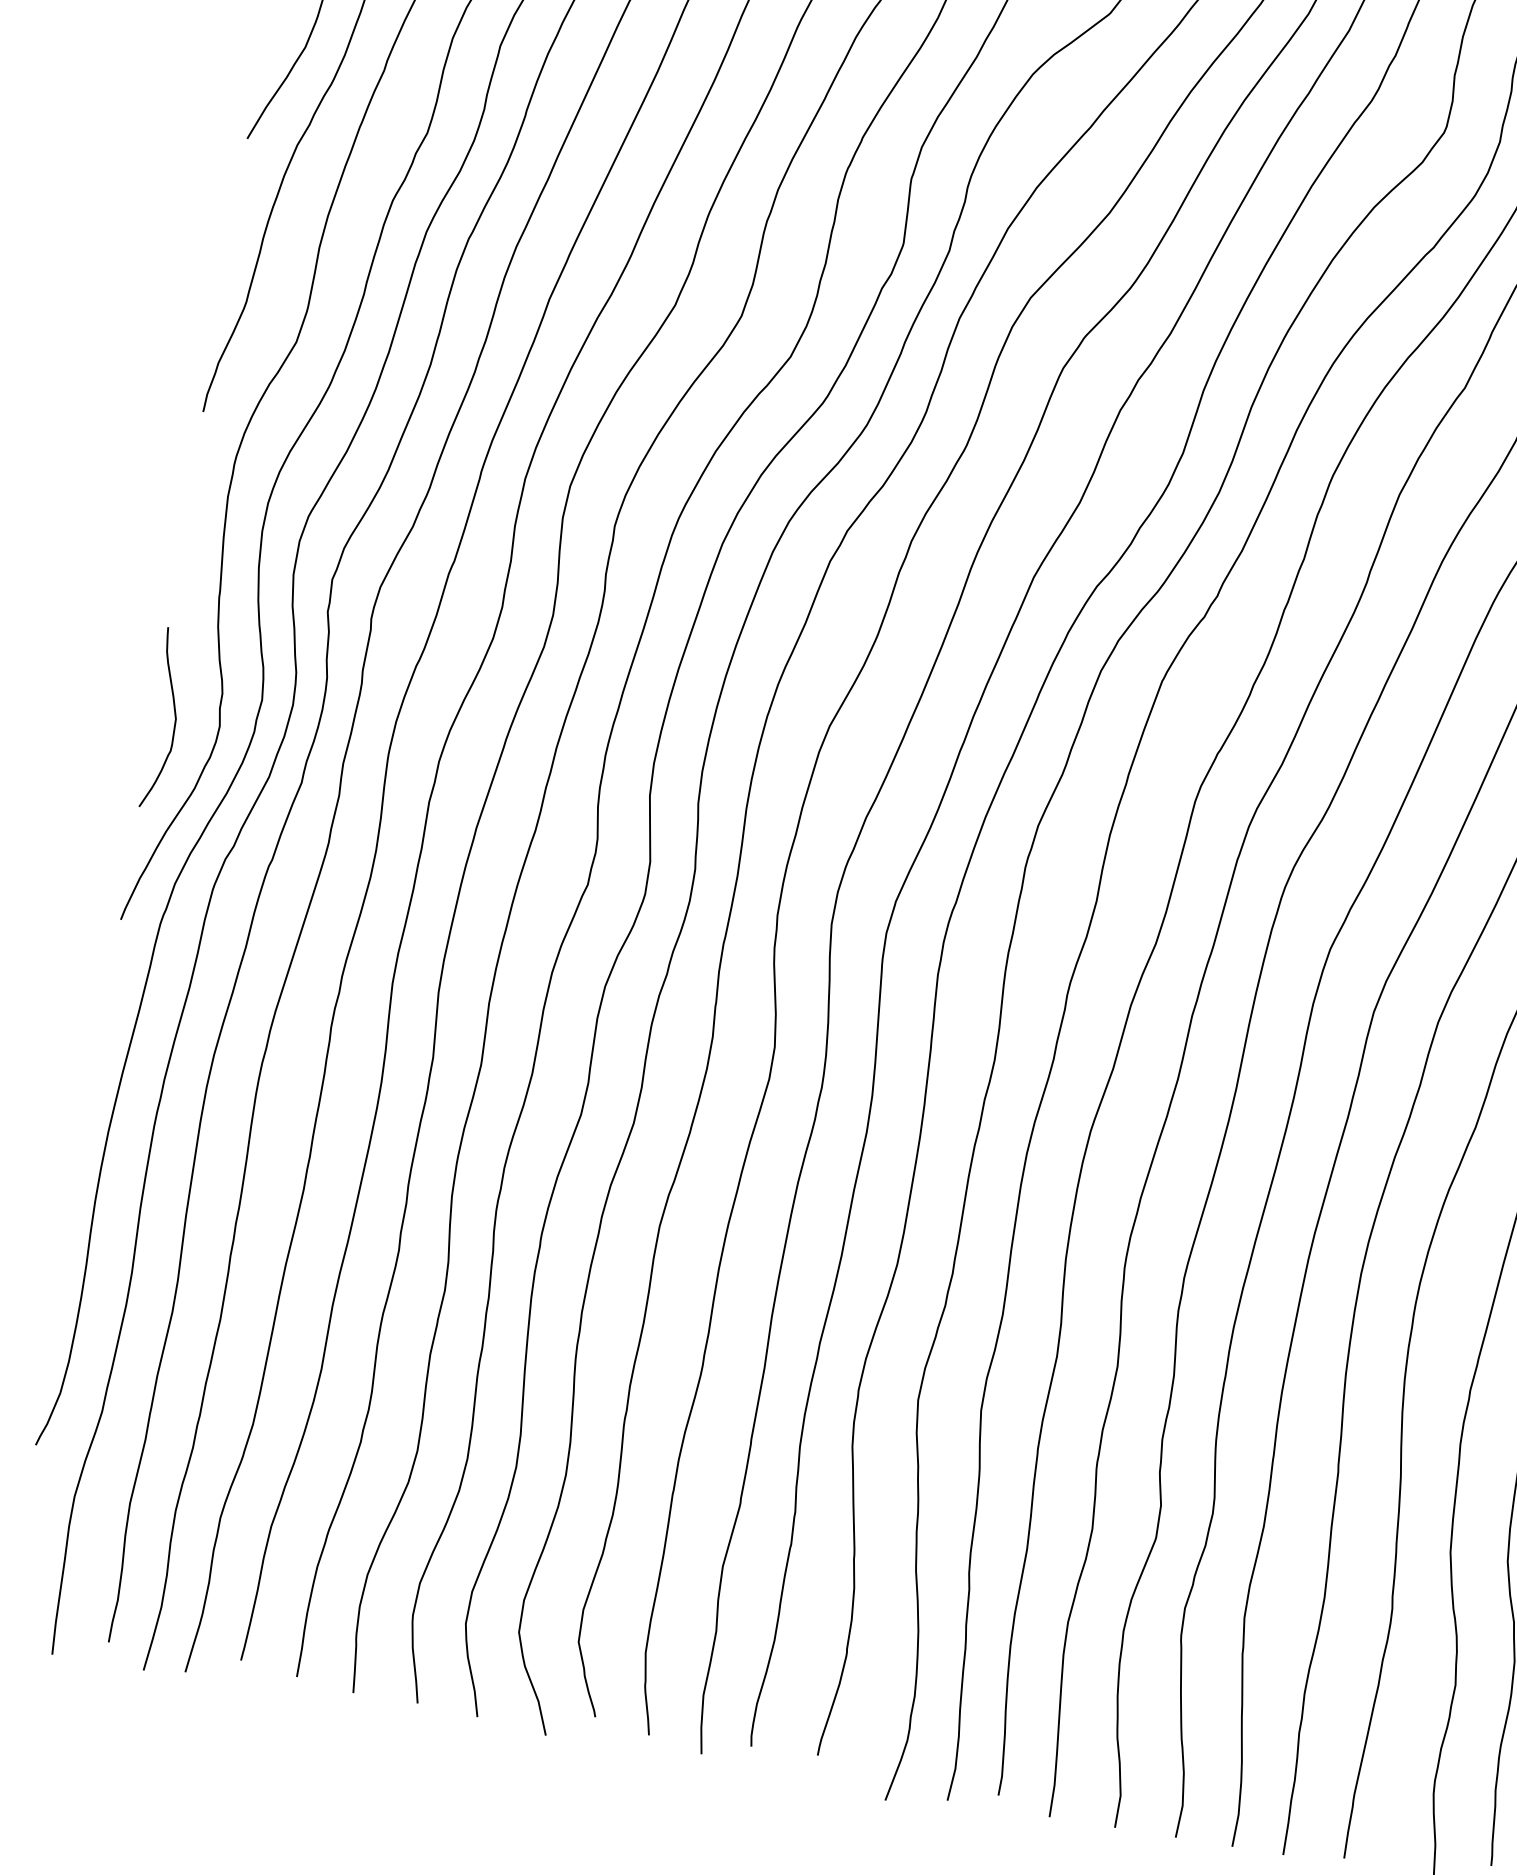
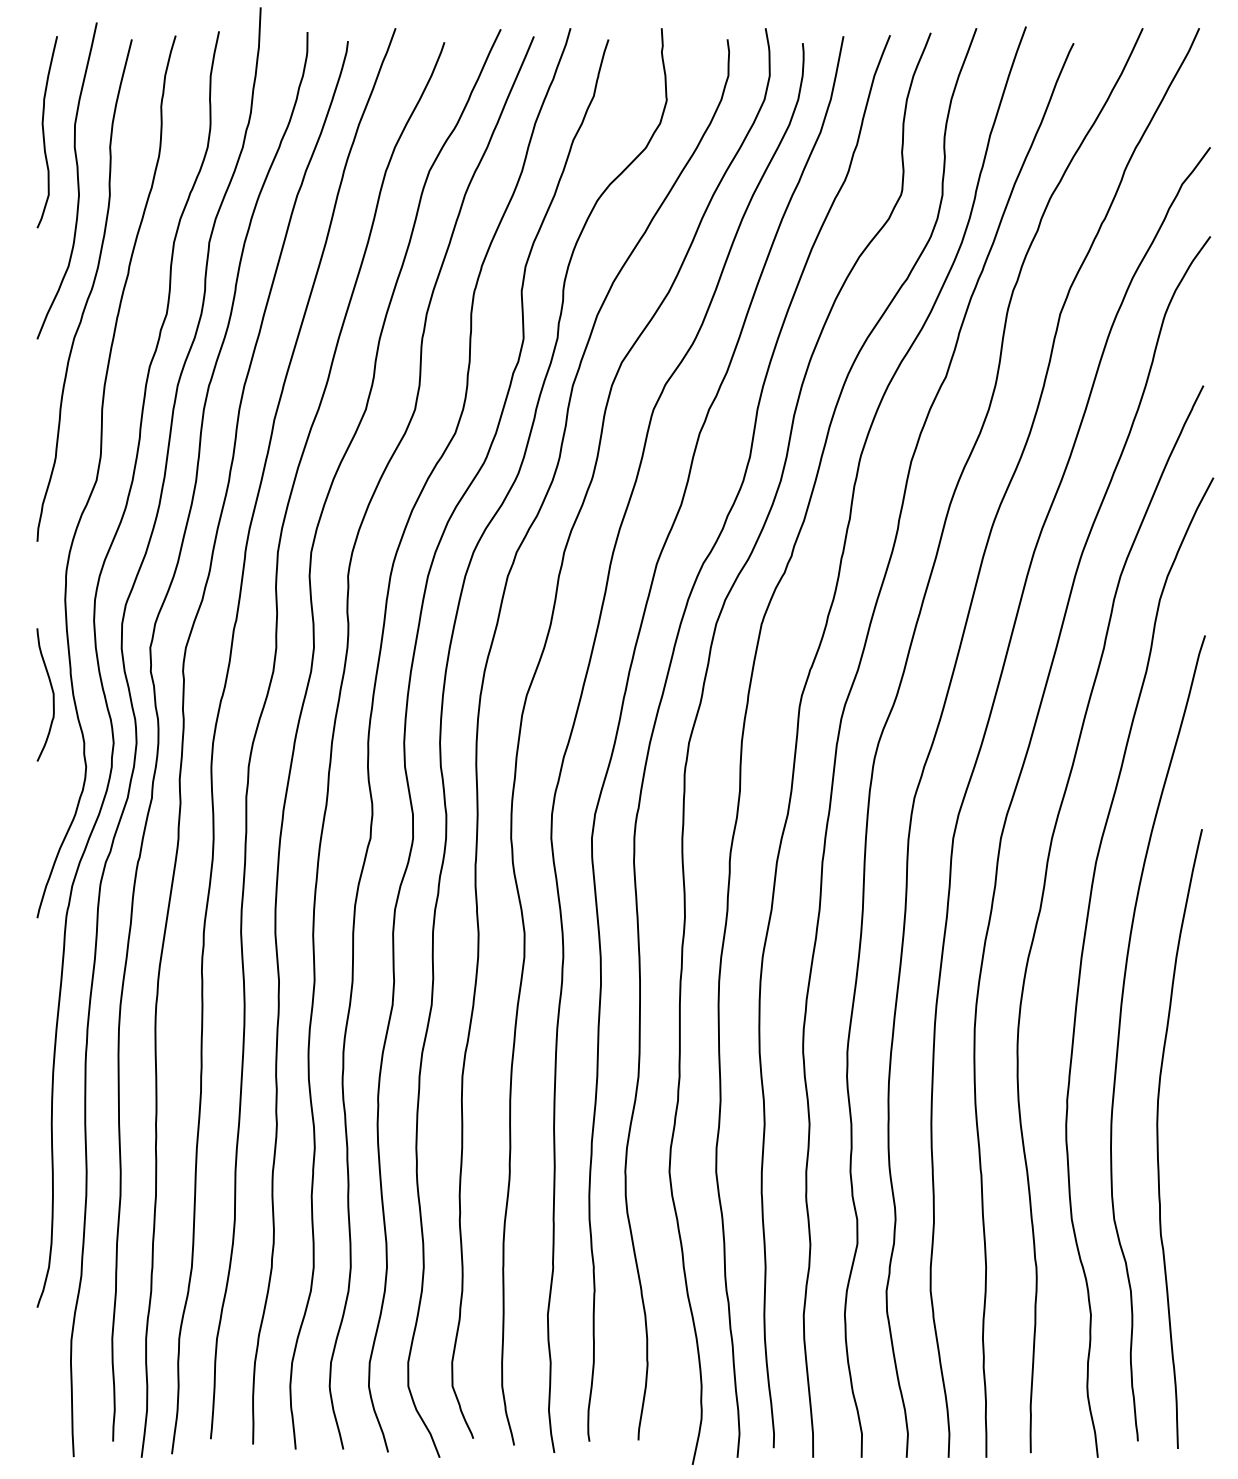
curve: (174, 719) -> (52, 694), moved

